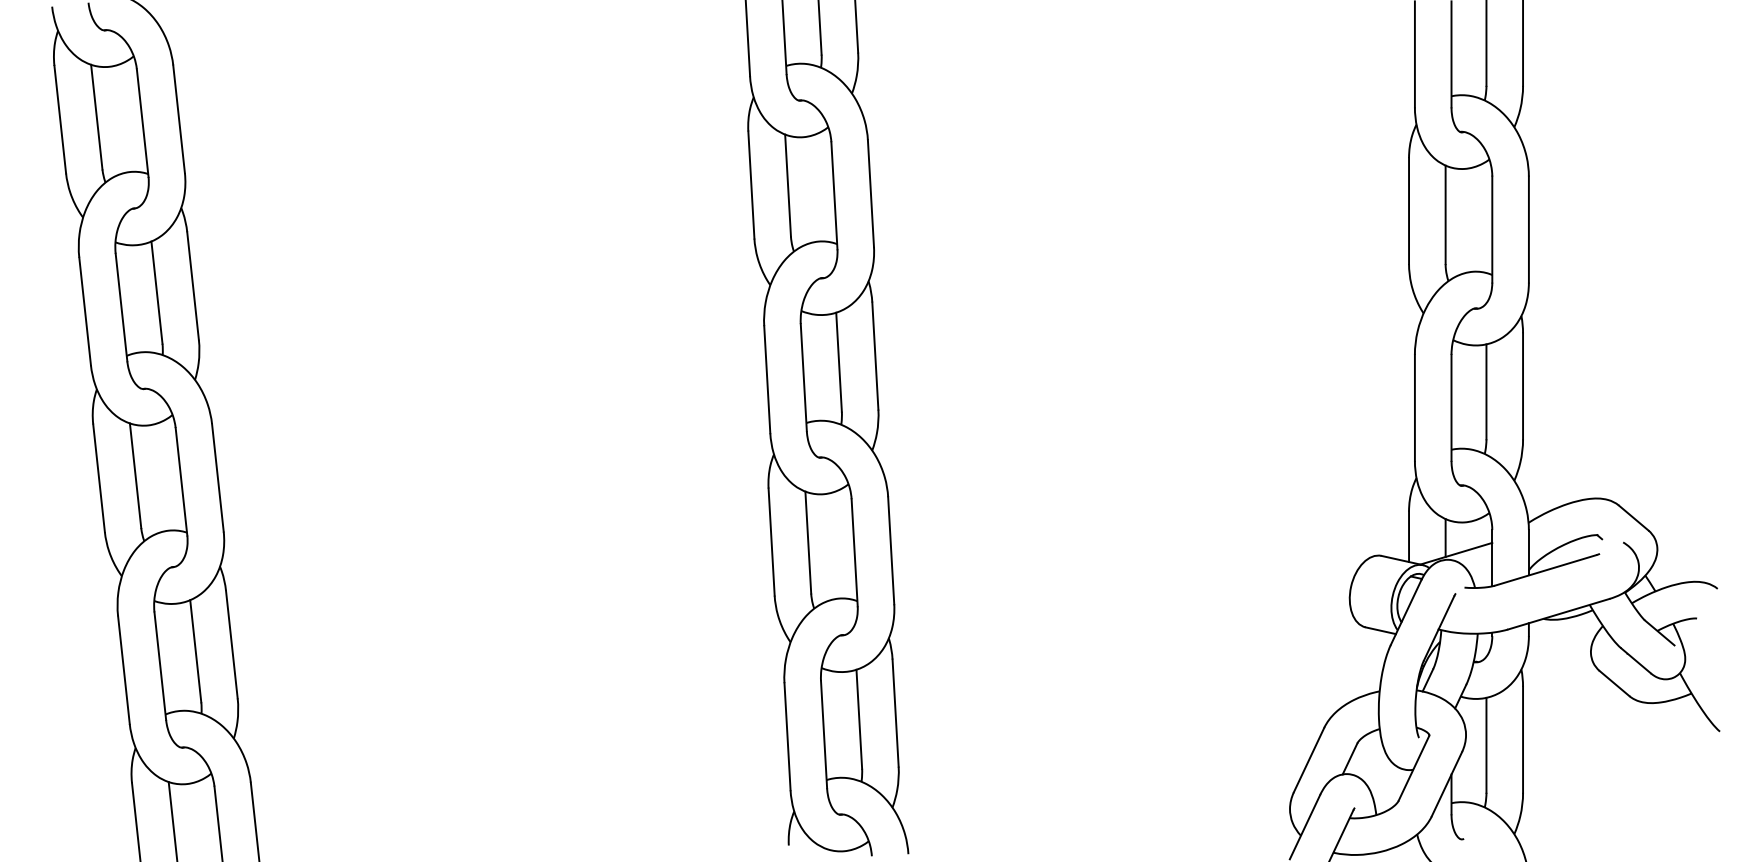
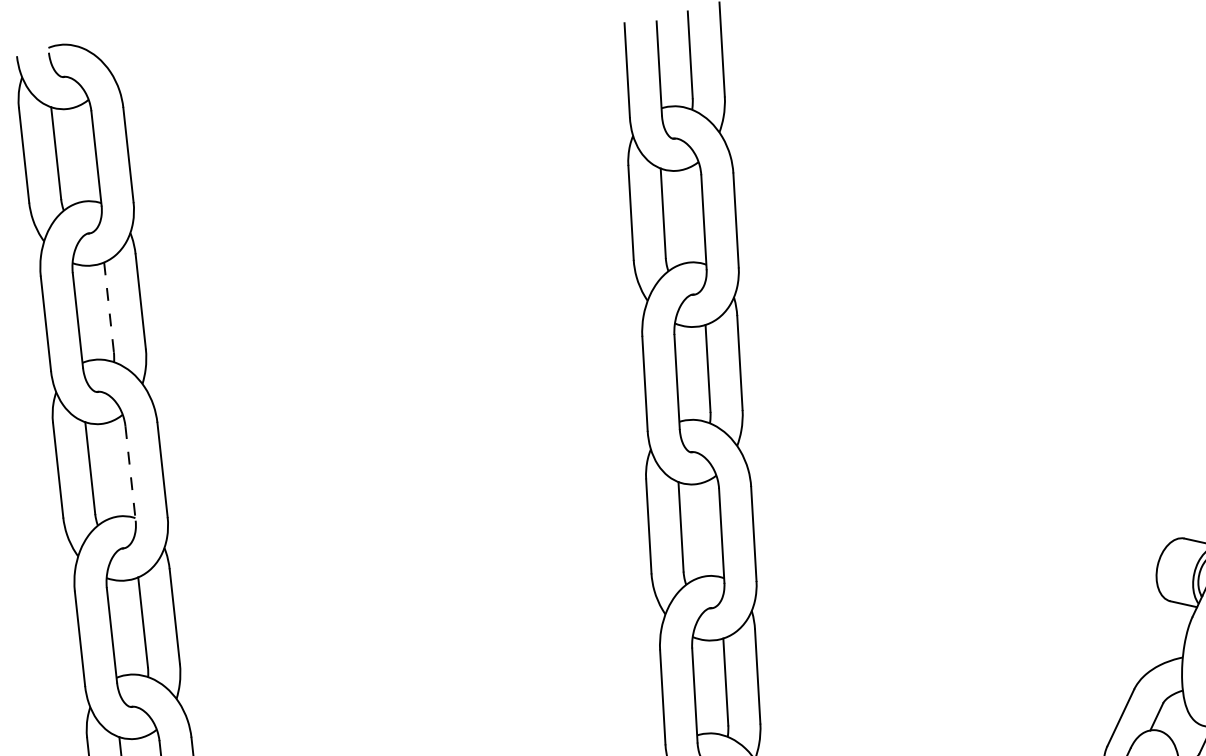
line: (157, 293) -> (109, 308), solid -> dashed
line: (181, 482) -> (130, 474), solid -> dashed

